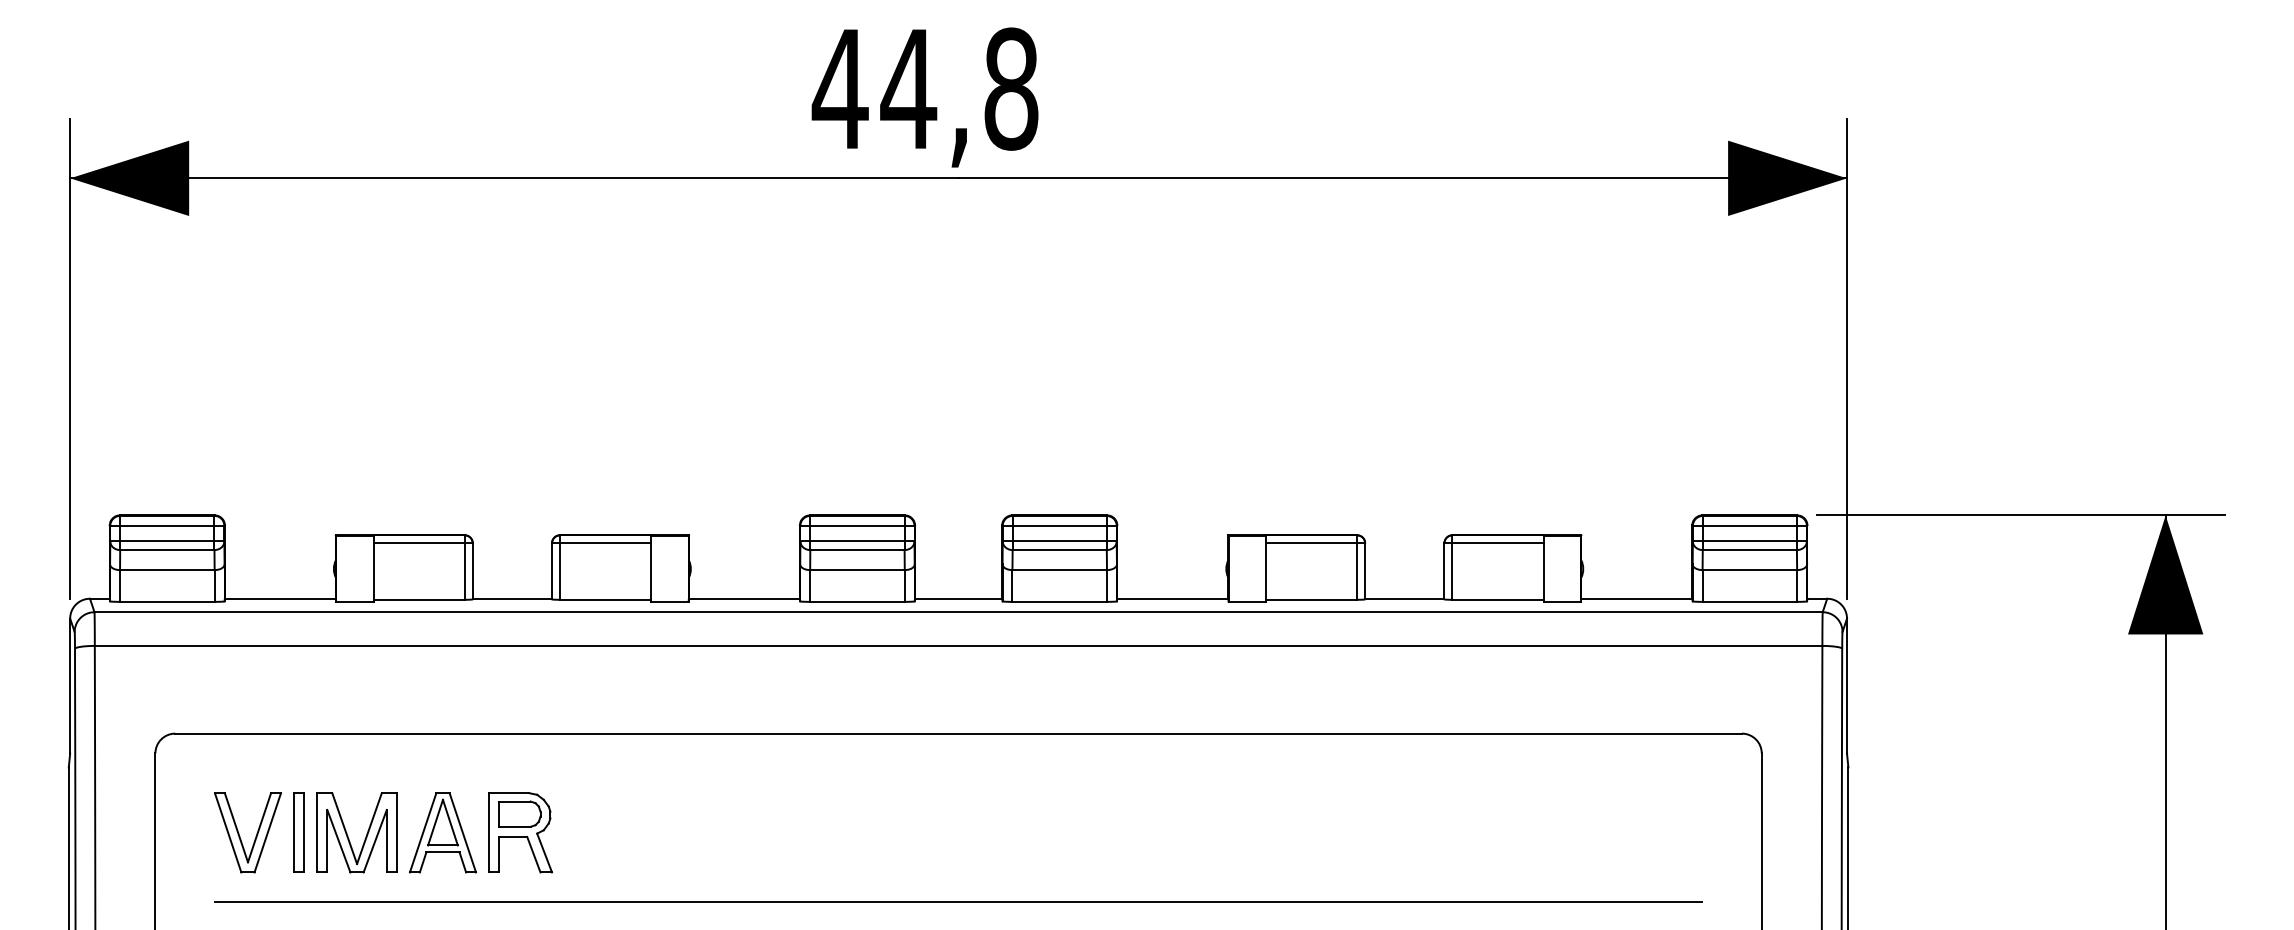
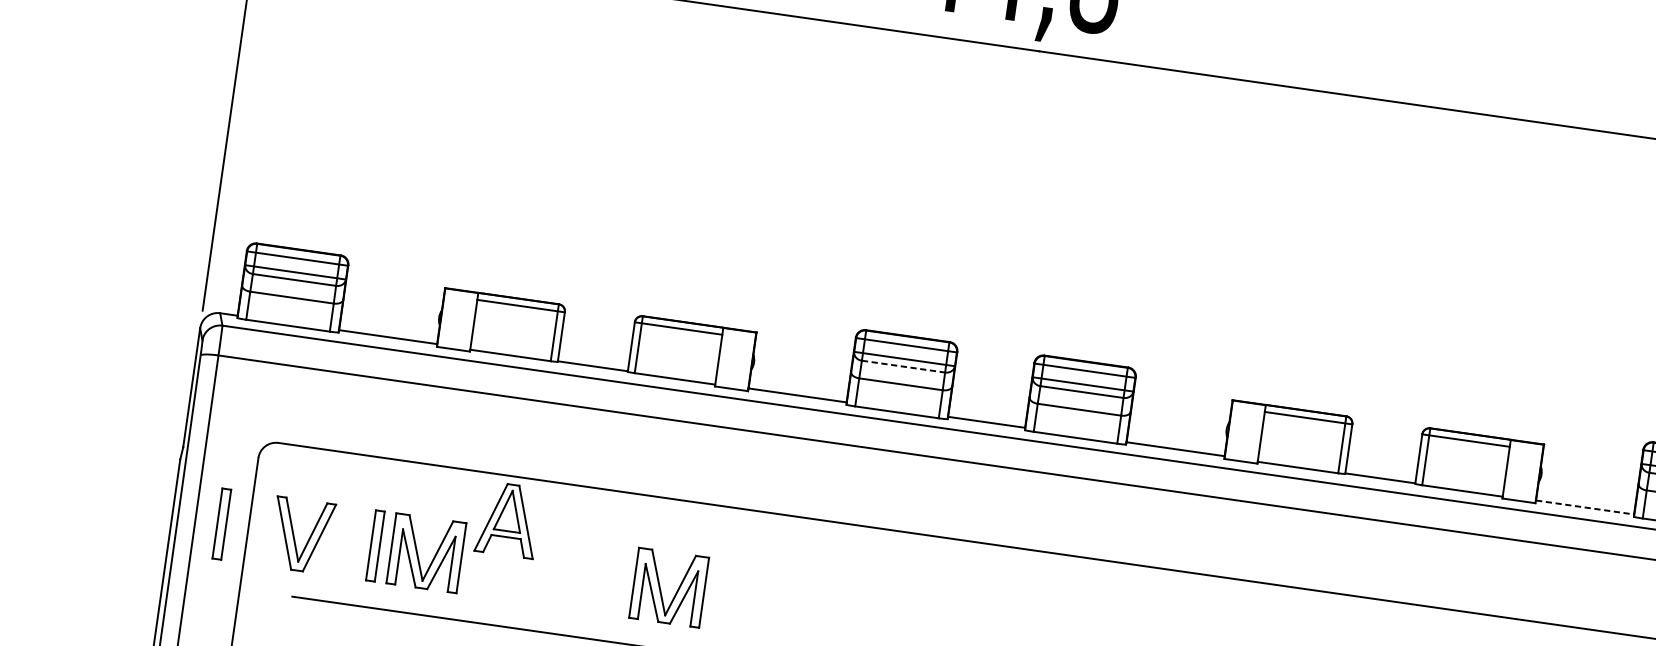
line: (857, 550) -> (903, 367), solid -> dashed
line: (1636, 598) -> (1584, 507), solid -> dashed
part: (124, 832) -> (221, 523), added
part: (442, 832) -> (508, 519), moved
part: (520, 832) -> (570, 573), removed
part: (239, 833) -> (294, 535), moved
part: (623, 835) -> (661, 589), added

